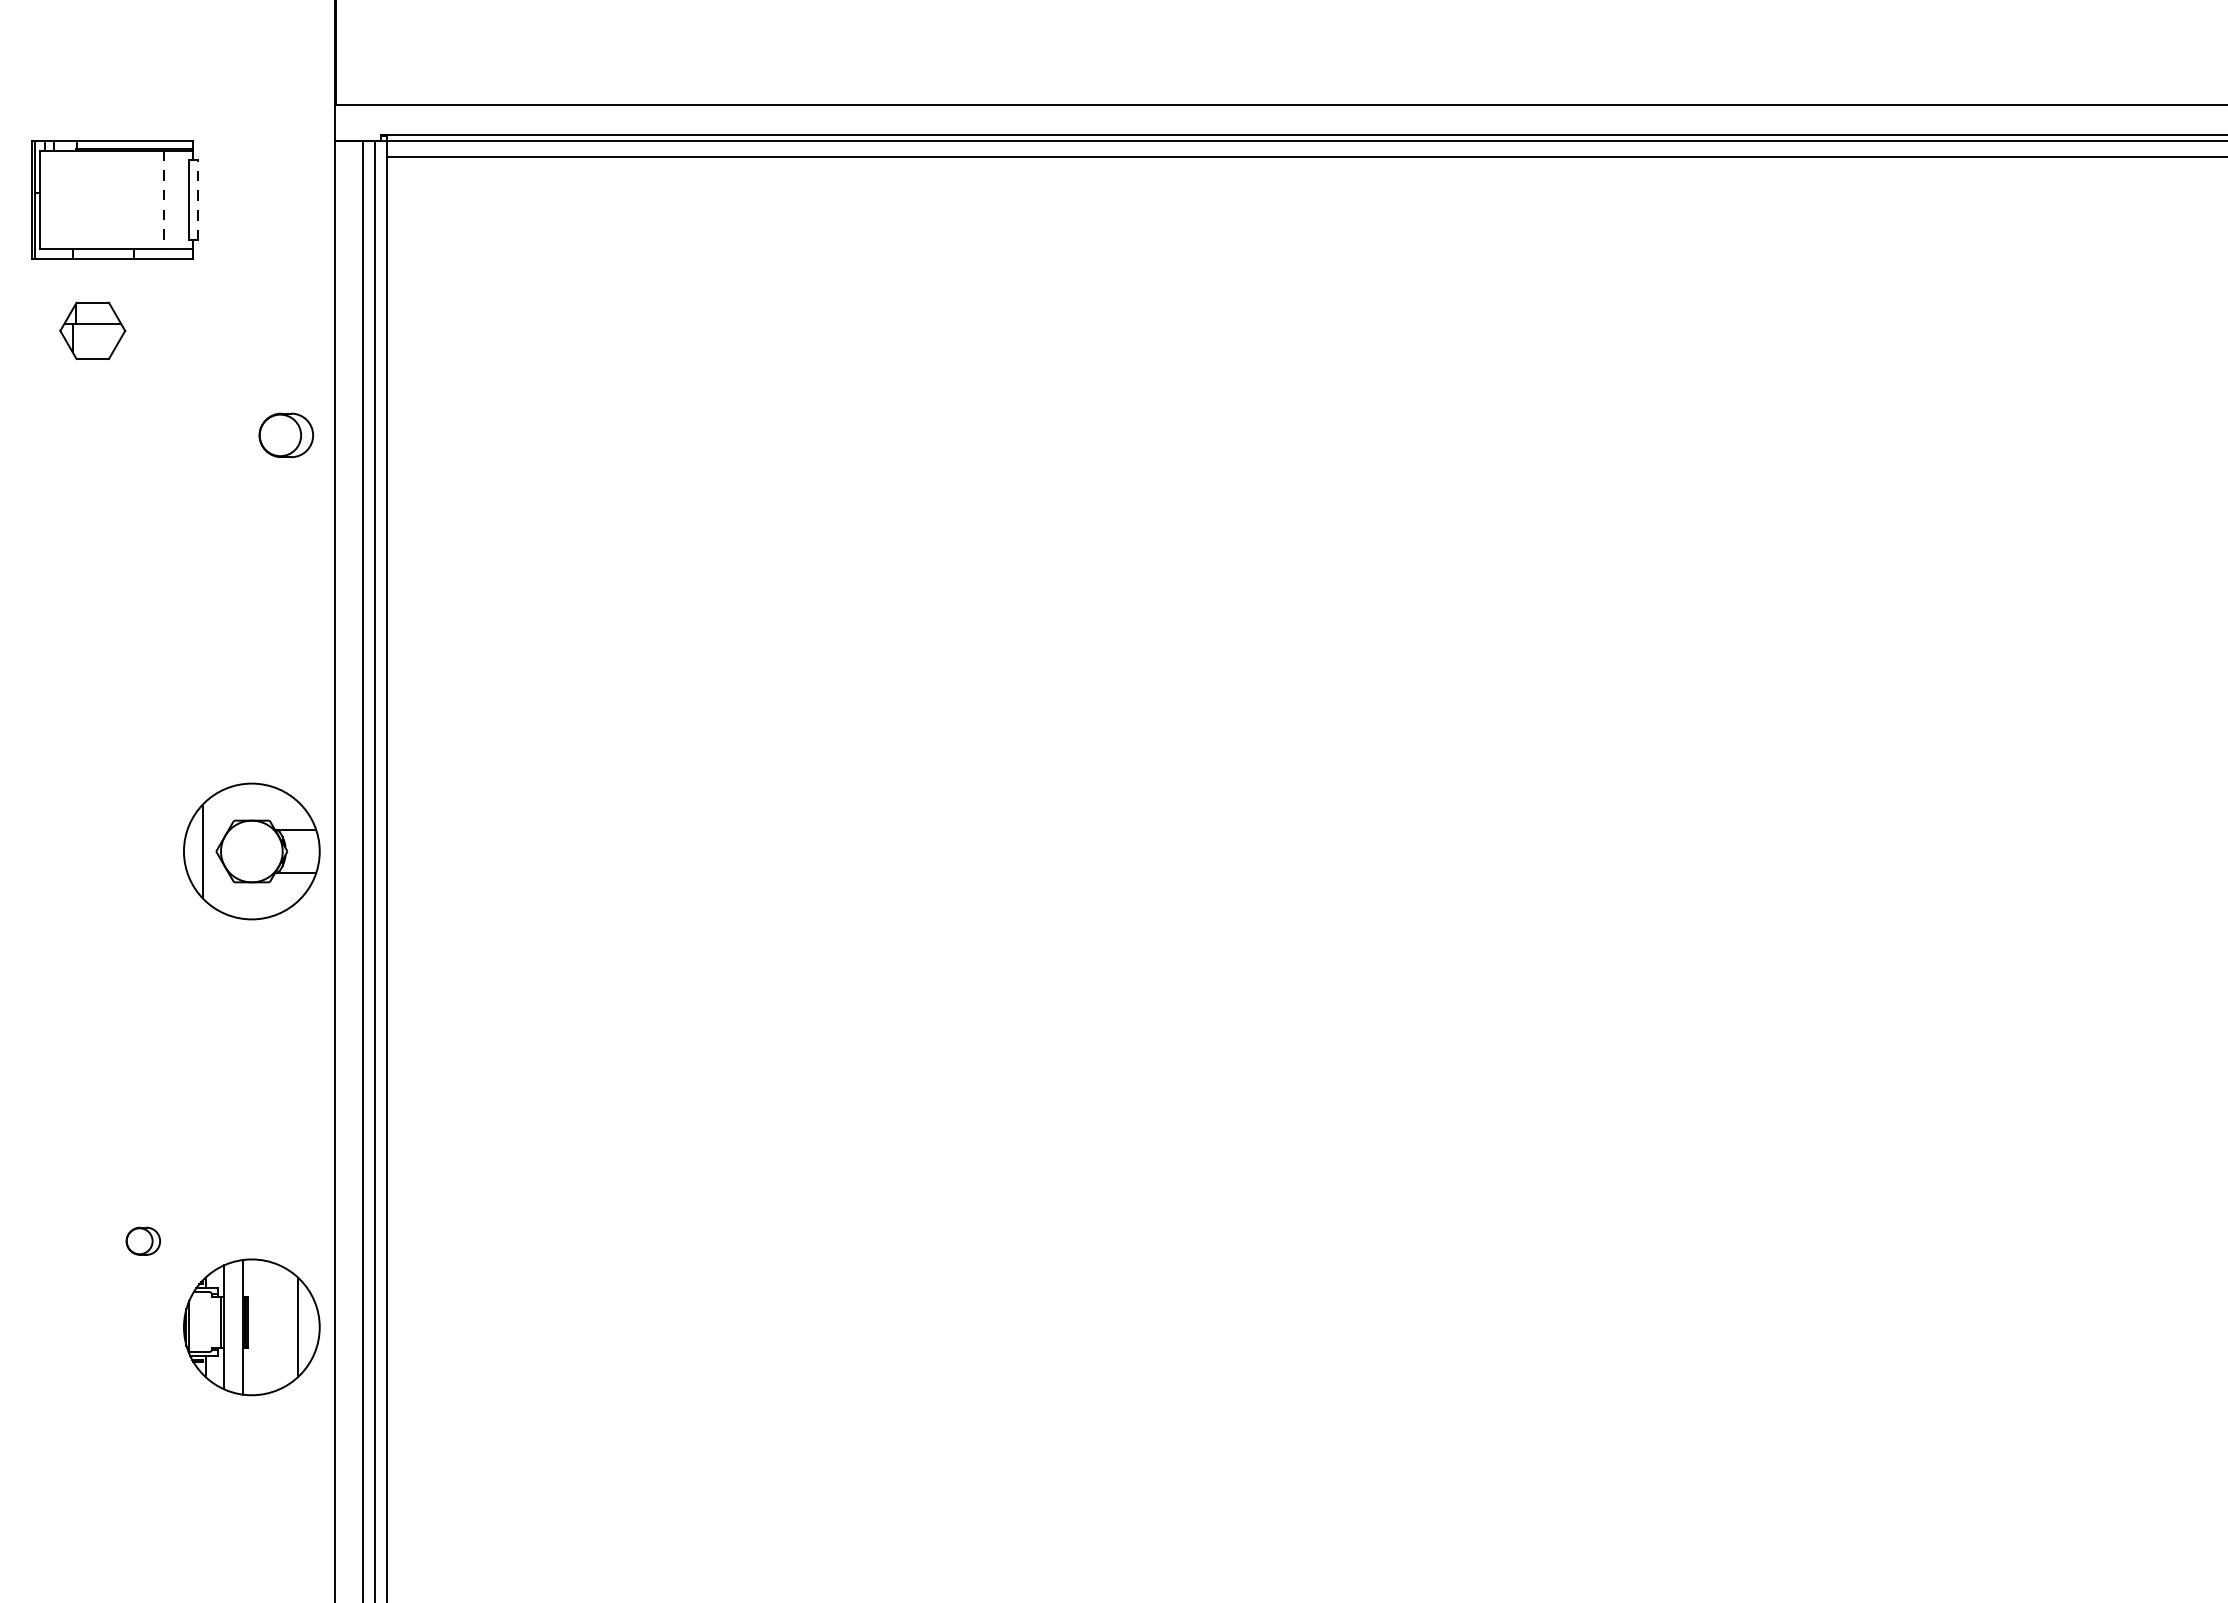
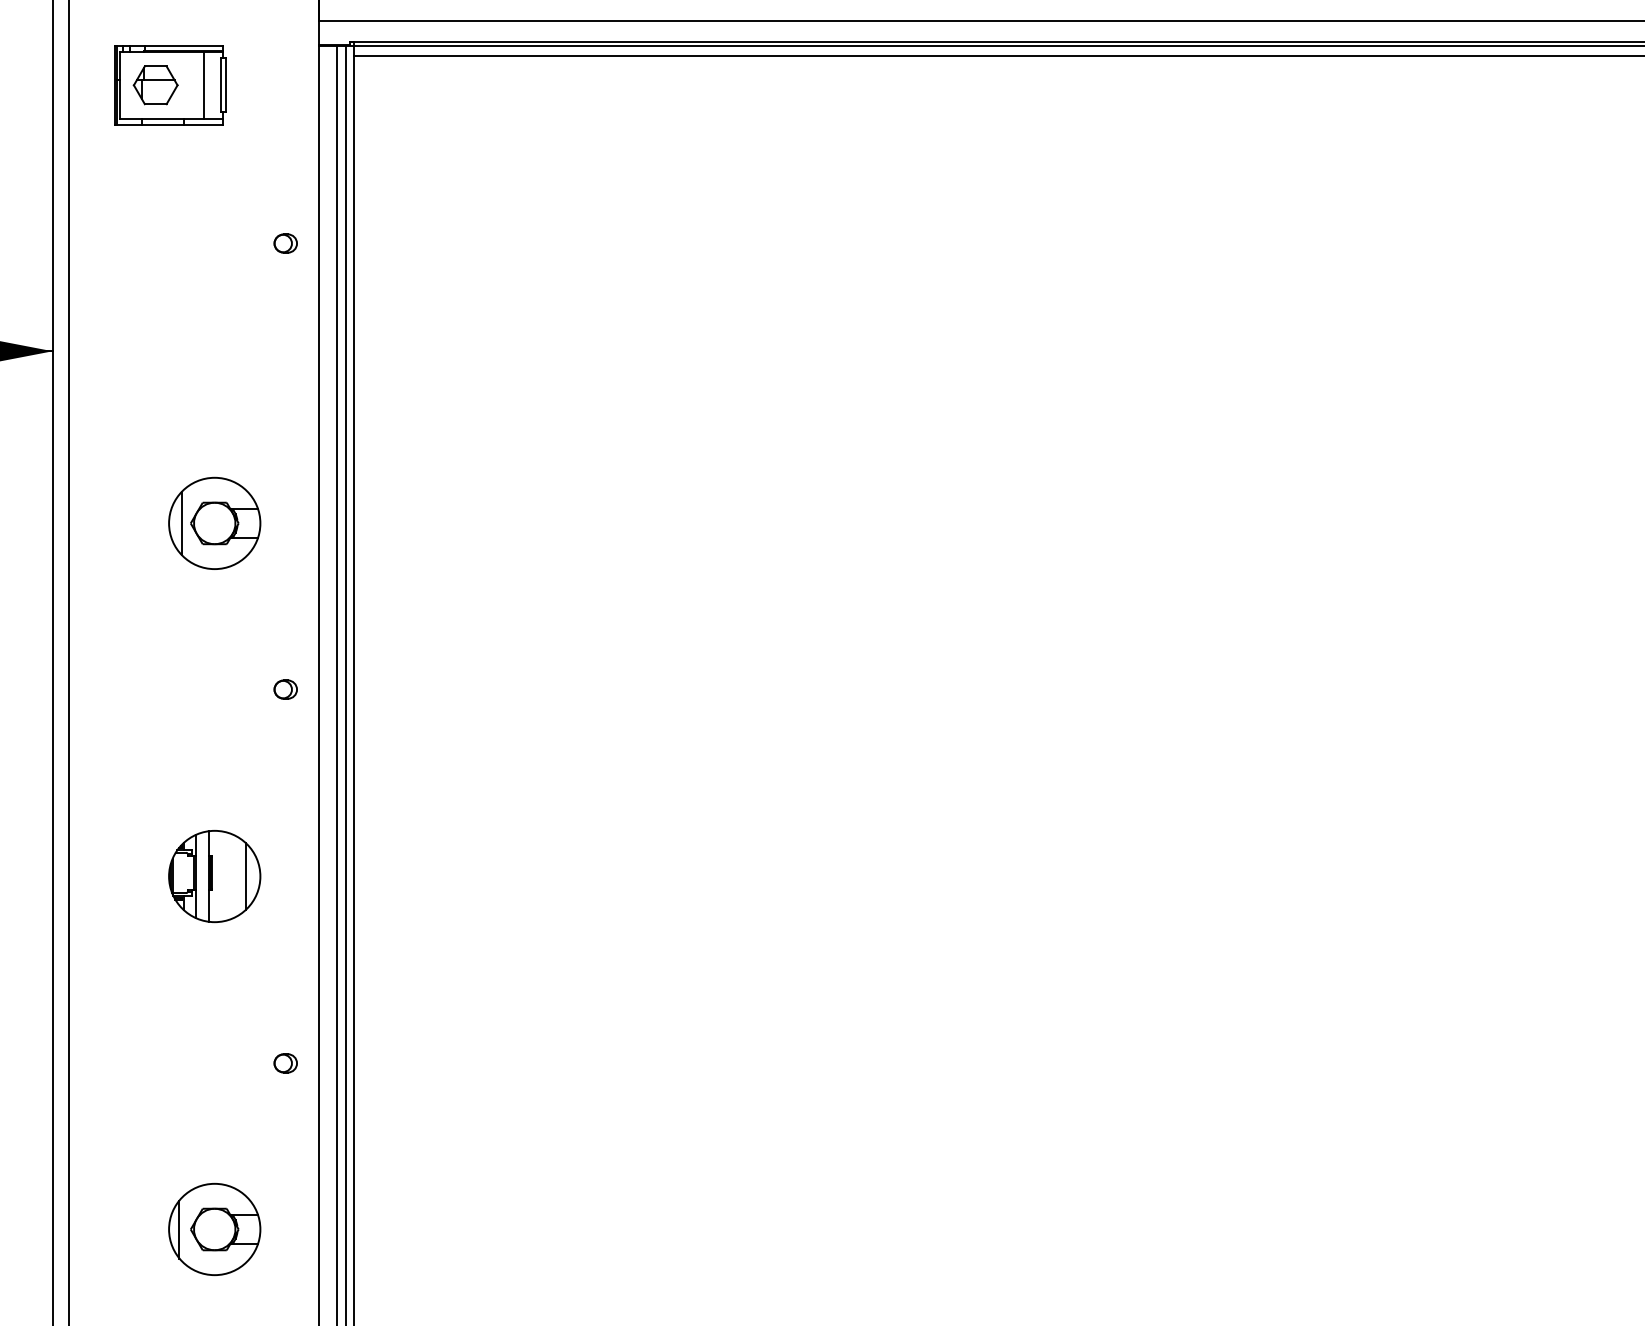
line: (197, 198) -> (226, 84), dashed -> solid
line: (163, 200) -> (203, 85), dashed -> solid
part: (92, 331) -> (155, 85), moved
part: (285, 435) -> (285, 243), size x0.62
part: (251, 850) -> (214, 522), moved
part: (142, 1241) -> (285, 689), moved
part: (251, 1327) -> (214, 876), moved

